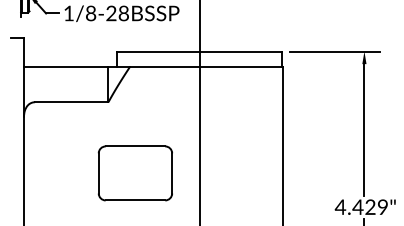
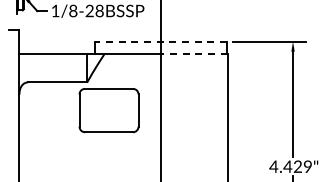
line: (199, 51) -> (160, 41), solid -> dashed
line: (240, 66) -> (193, 53), solid -> dashed
part: (134, 173) -> (108, 110), moved

